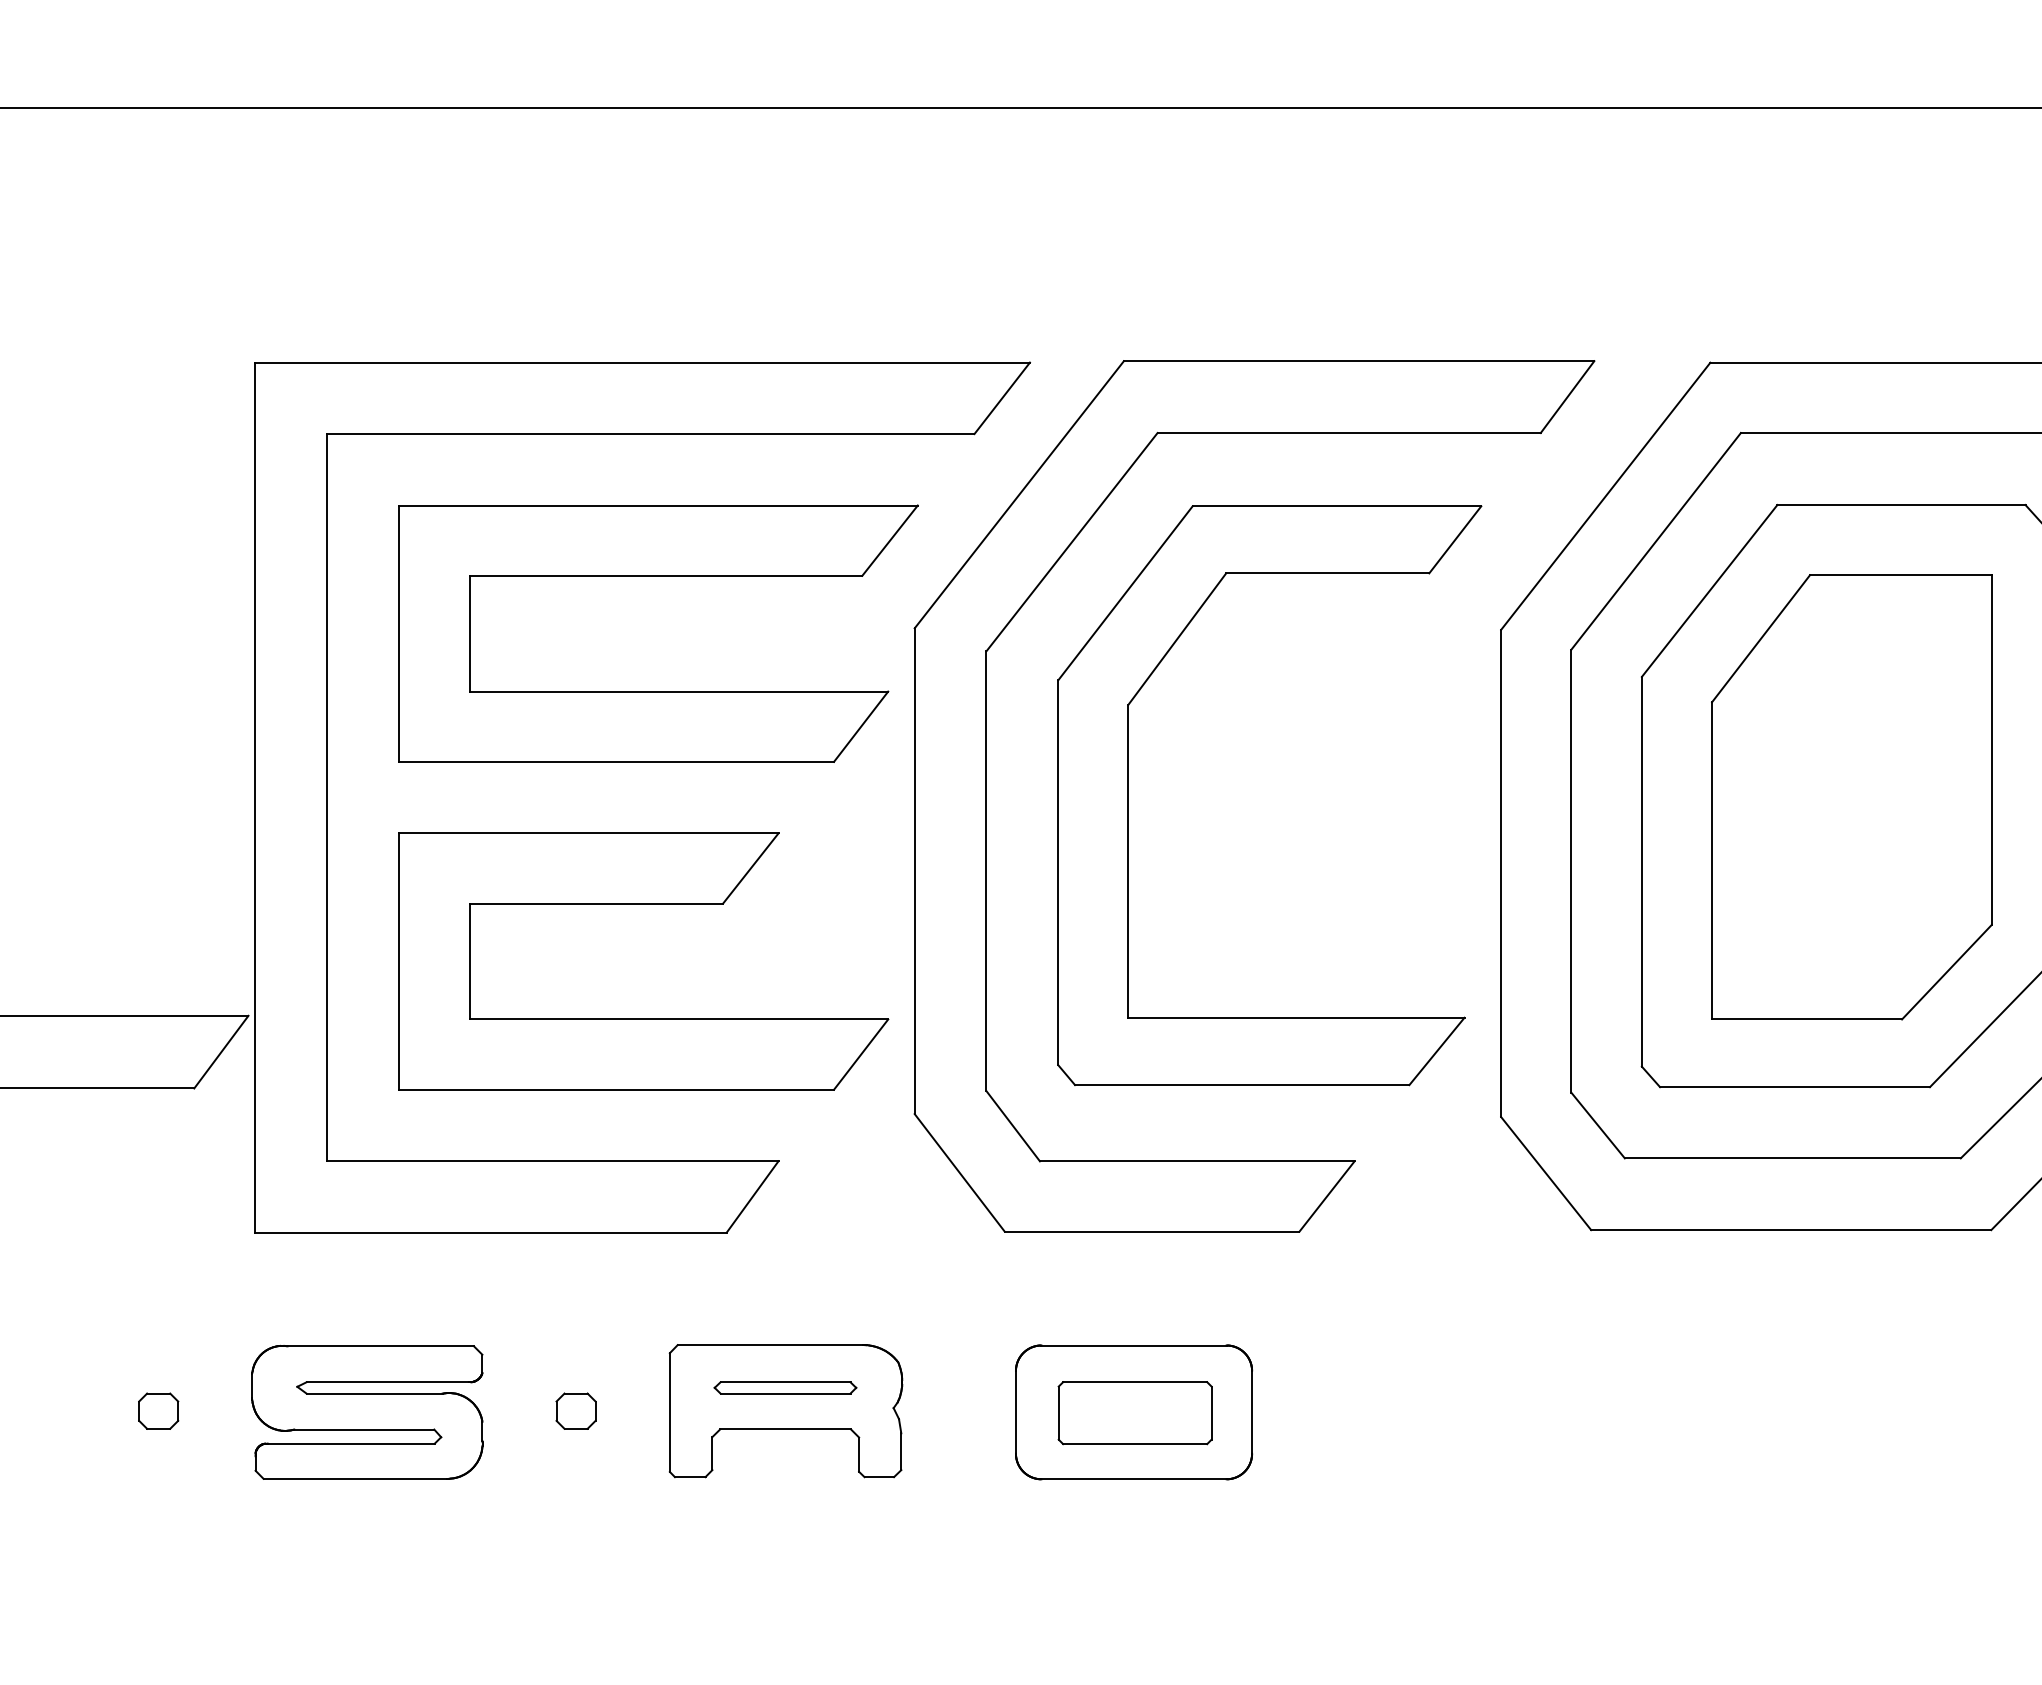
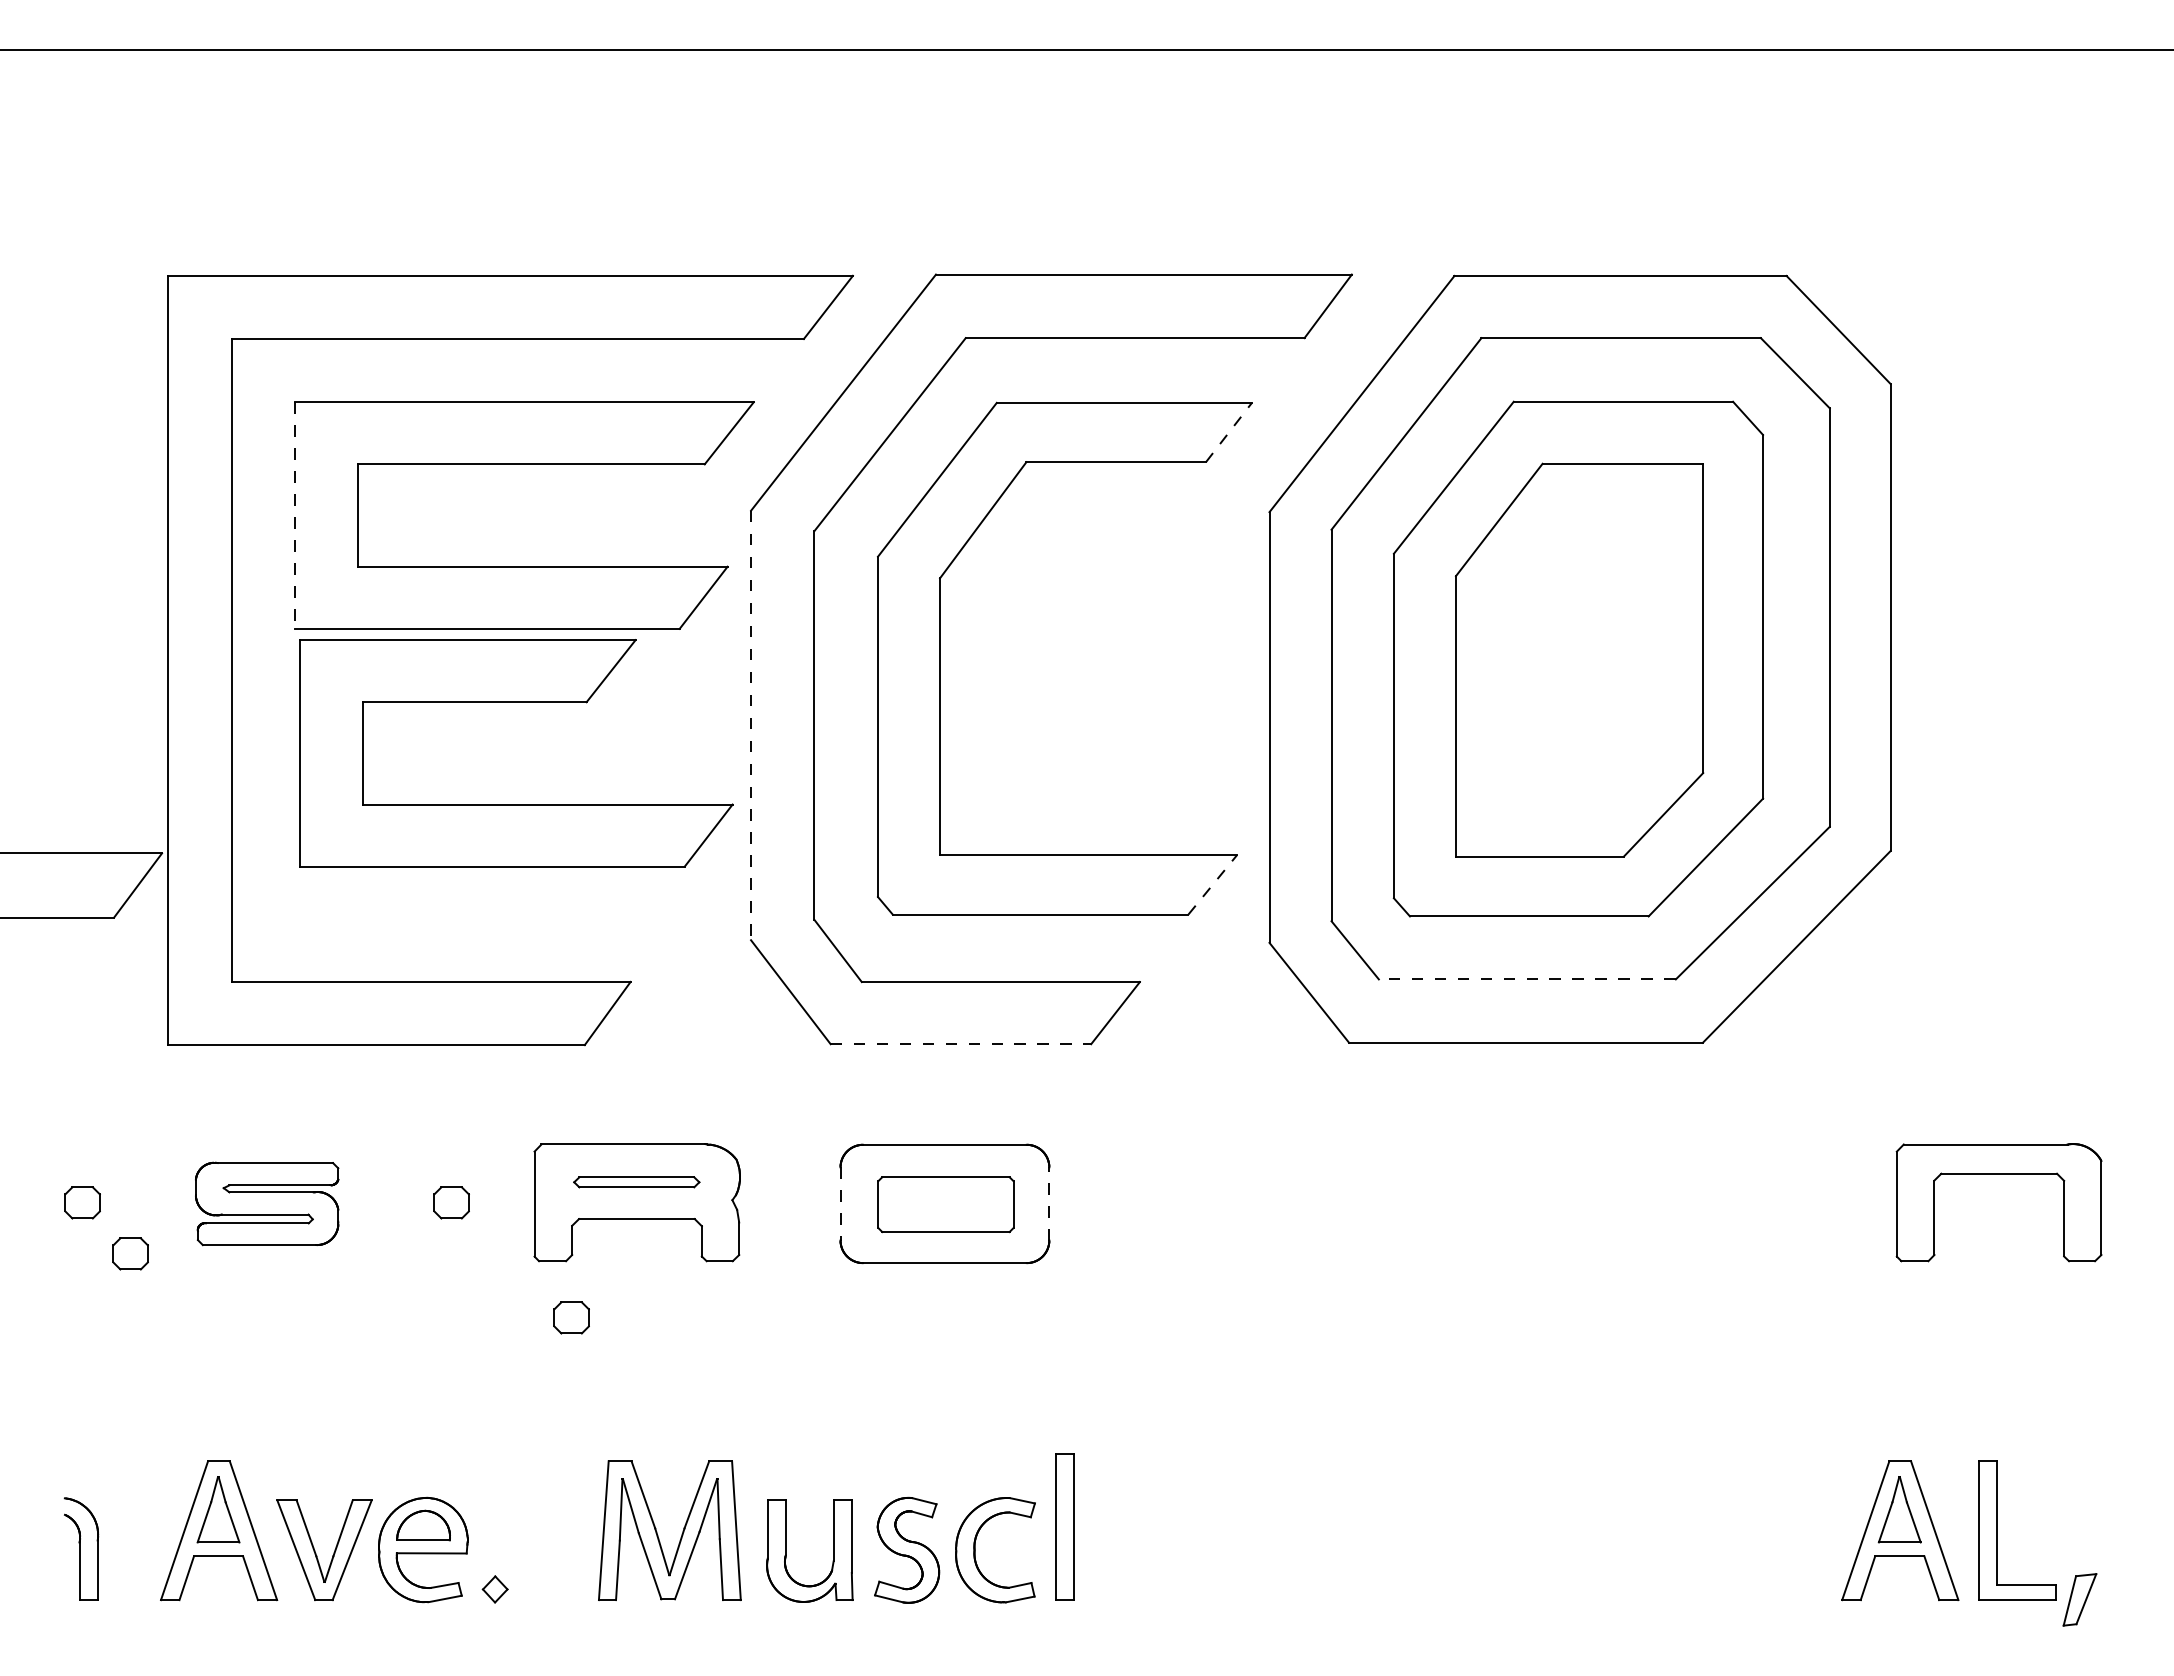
line: (1454, 539) -> (1228, 432), solid -> dashed
line: (398, 634) -> (294, 516), solid -> dashed
line: (915, 871) -> (751, 725), solid -> dashed
part: (643, 903) -> (516, 702), moved
line: (1437, 1051) -> (1213, 884), solid -> dashed
line: (1791, 1158) -> (1526, 979), solid -> dashed
line: (1152, 1232) -> (961, 1044), solid -> dashed
part: (366, 1411) -> (266, 1203), size x0.7
line: (1015, 1411) -> (840, 1203), solid -> dashed
line: (1252, 1411) -> (1049, 1203), solid -> dashed
part: (212, 1468) -> (130, 1253), added
part: (711, 1540) -> (571, 1317), added

